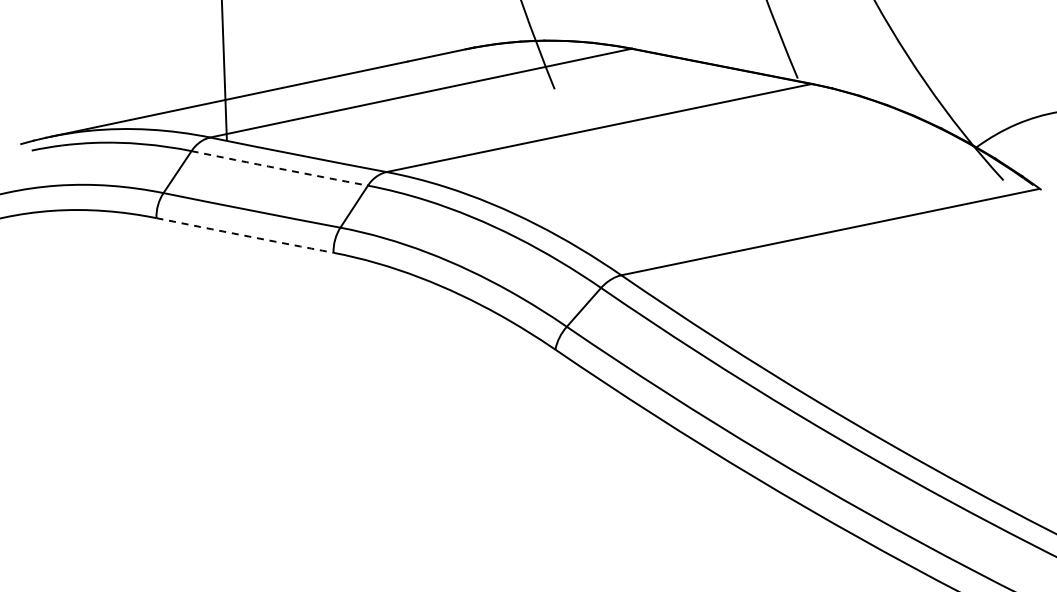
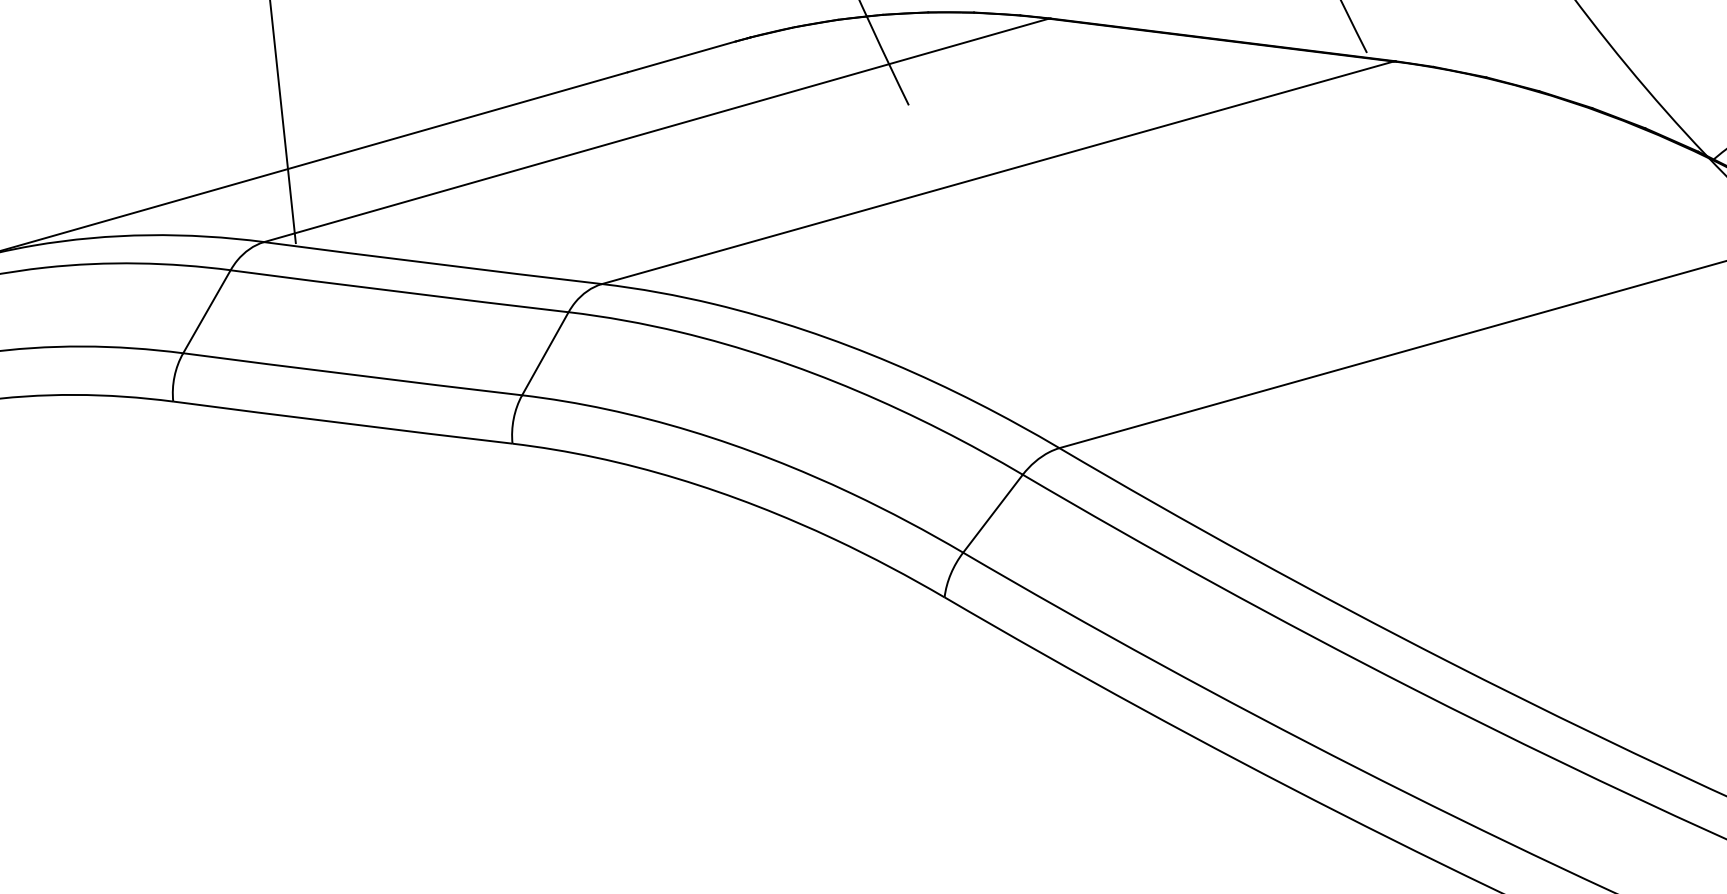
arc: (279, 168) -> (399, 291), dashed -> solid
arc: (244, 235) -> (341, 422), dashed -> solid

